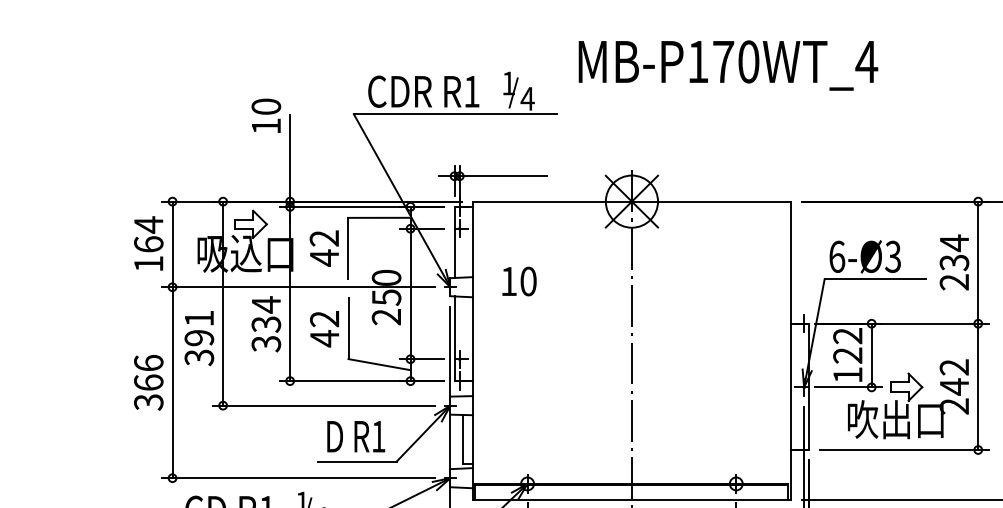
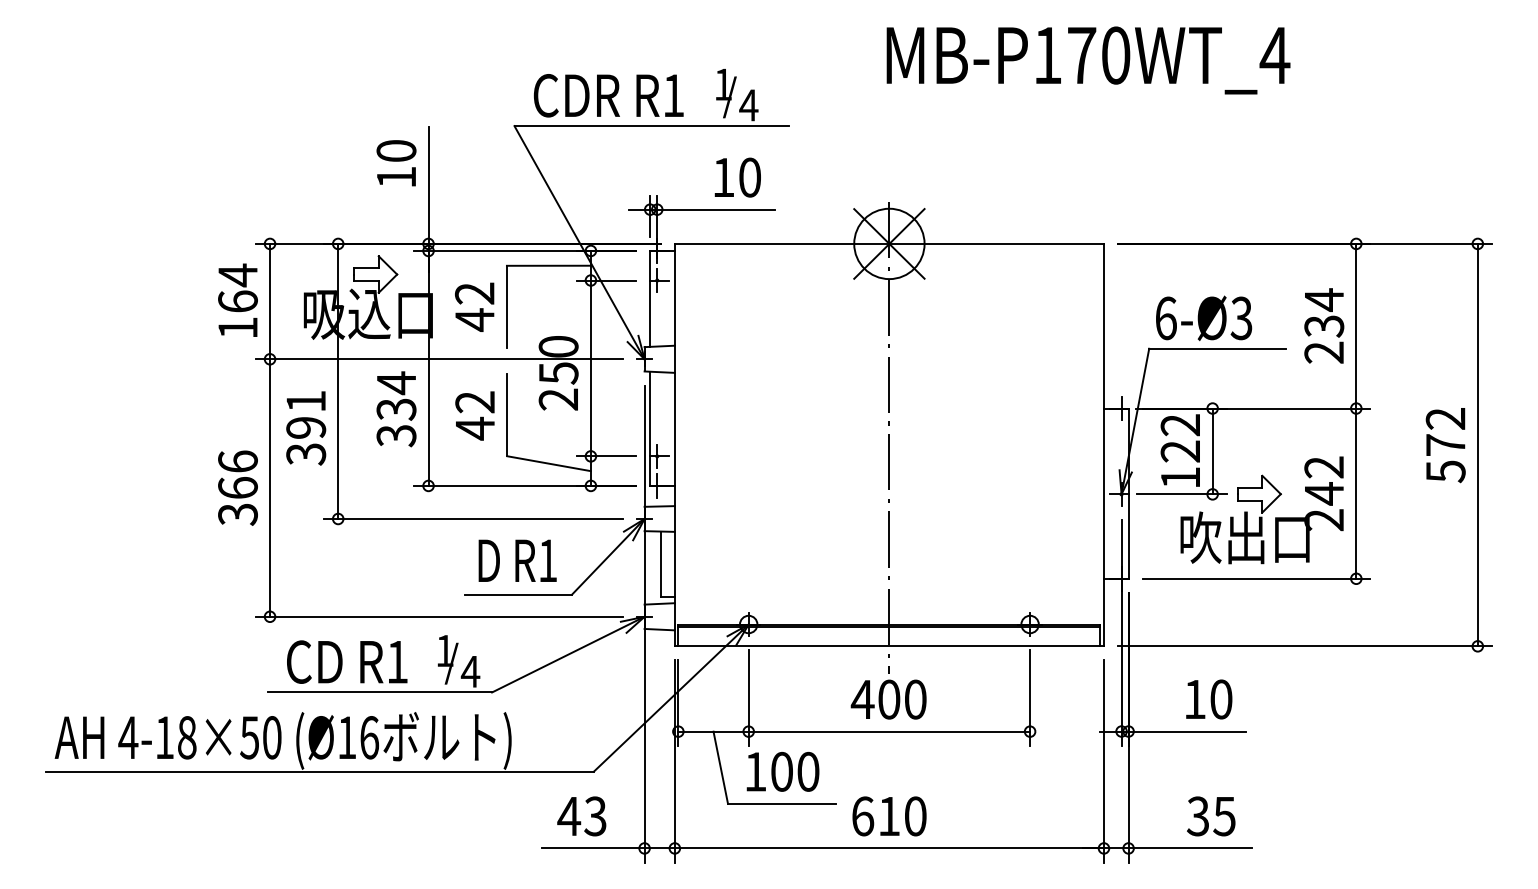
text: (728, 65) -> (1088, 60), moved
text: (266, 116) -> (396, 163), moved
text: (519, 281) -> (737, 177), moved

